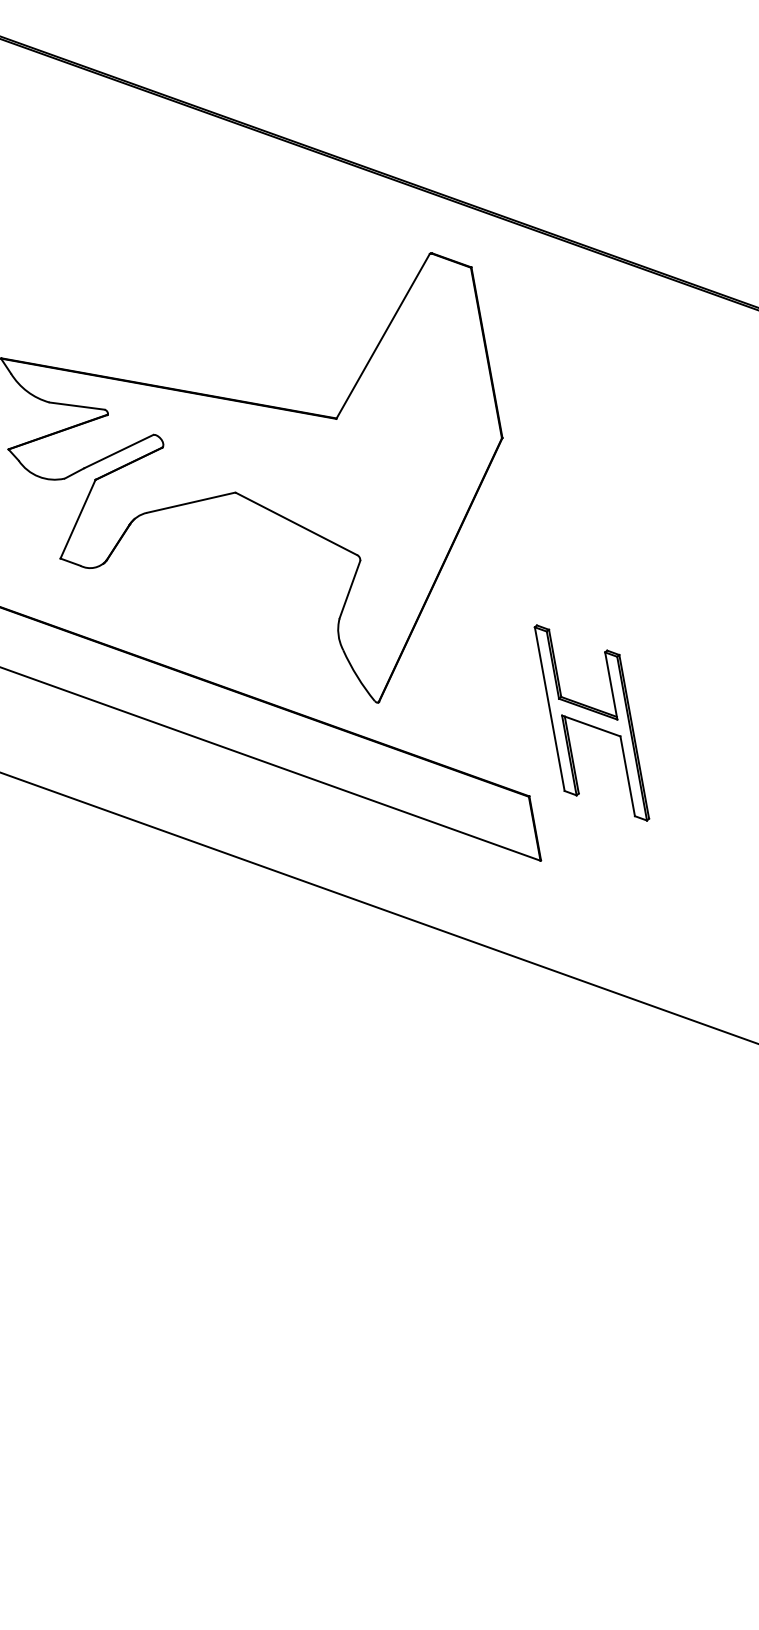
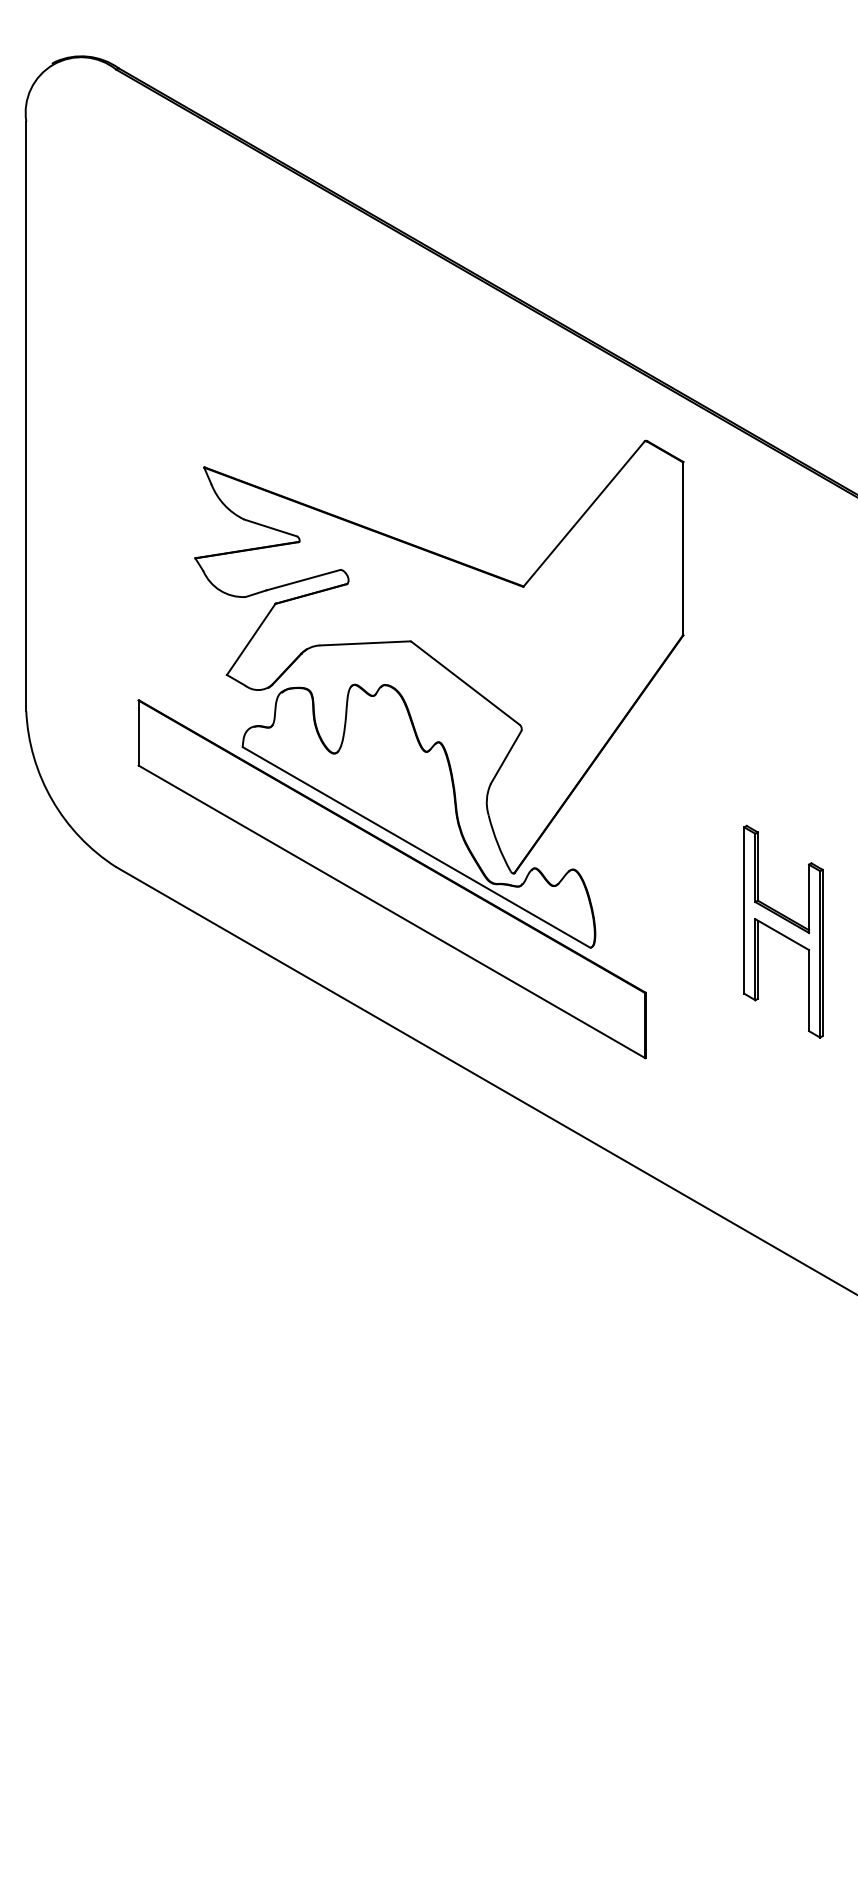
part: (274, 662) -> (418, 815), added
part: (591, 722) -> (783, 931), moved

